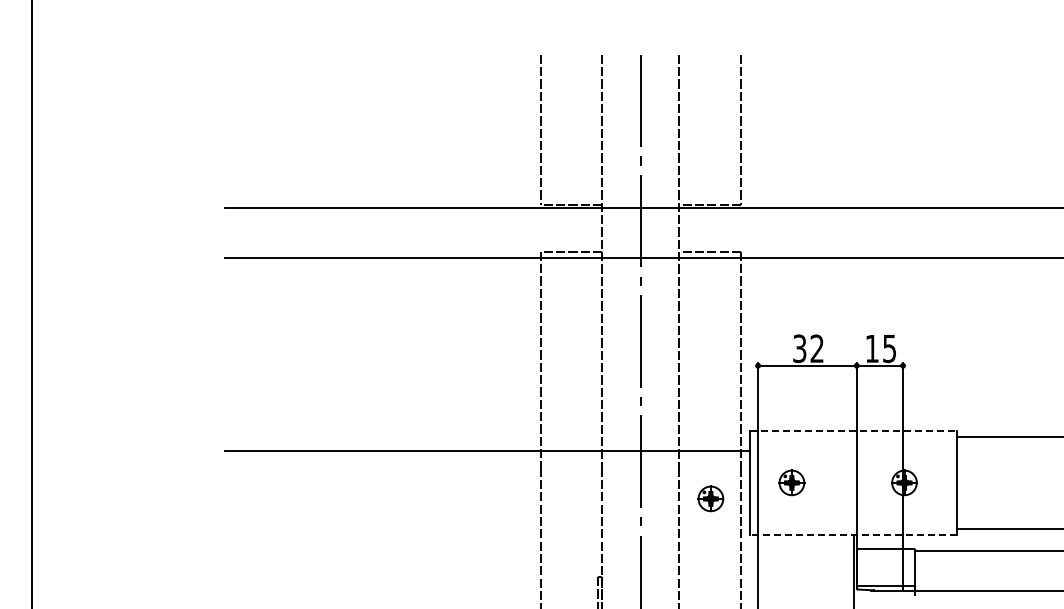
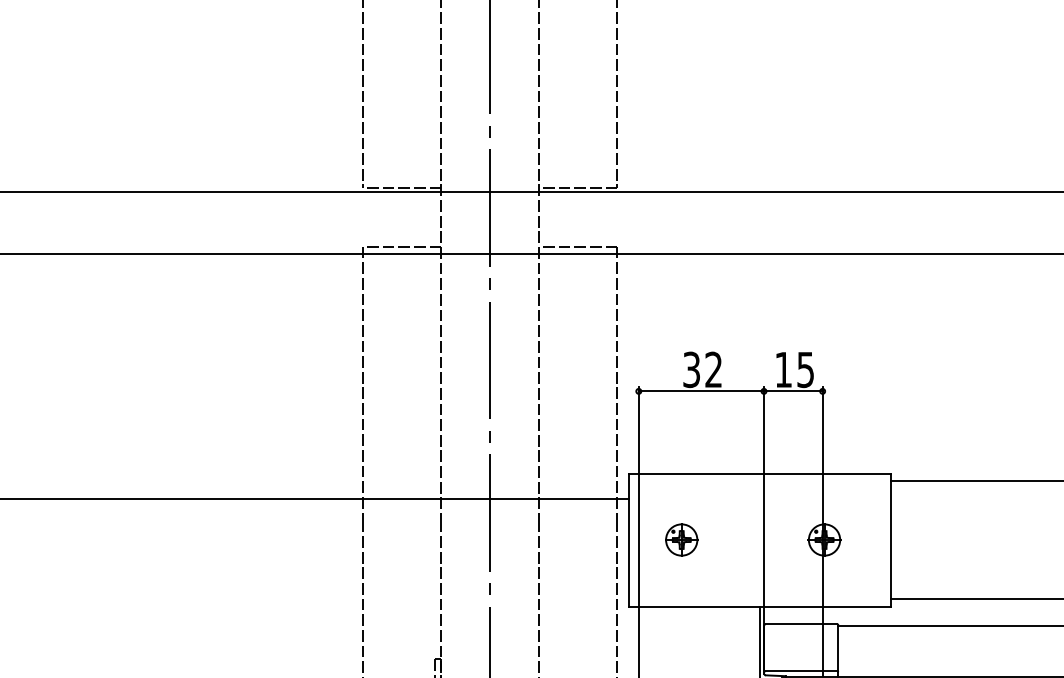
line: (854, 430) -> (761, 473), dashed -> solid
part: (710, 498) -> (578, 559), removed
line: (853, 535) -> (759, 606), dashed -> solid

